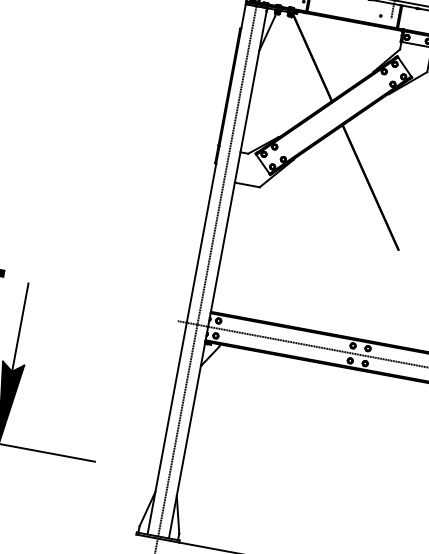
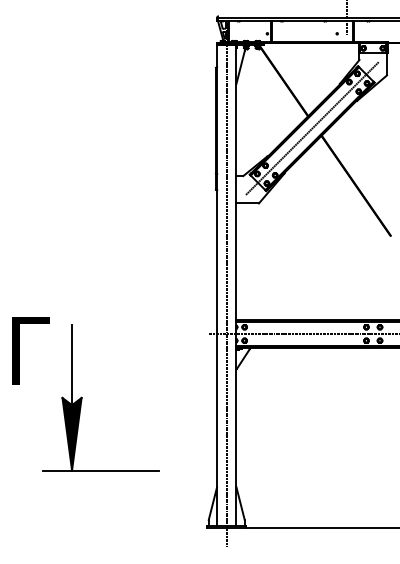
line: (333, 115) -> (311, 128), added

